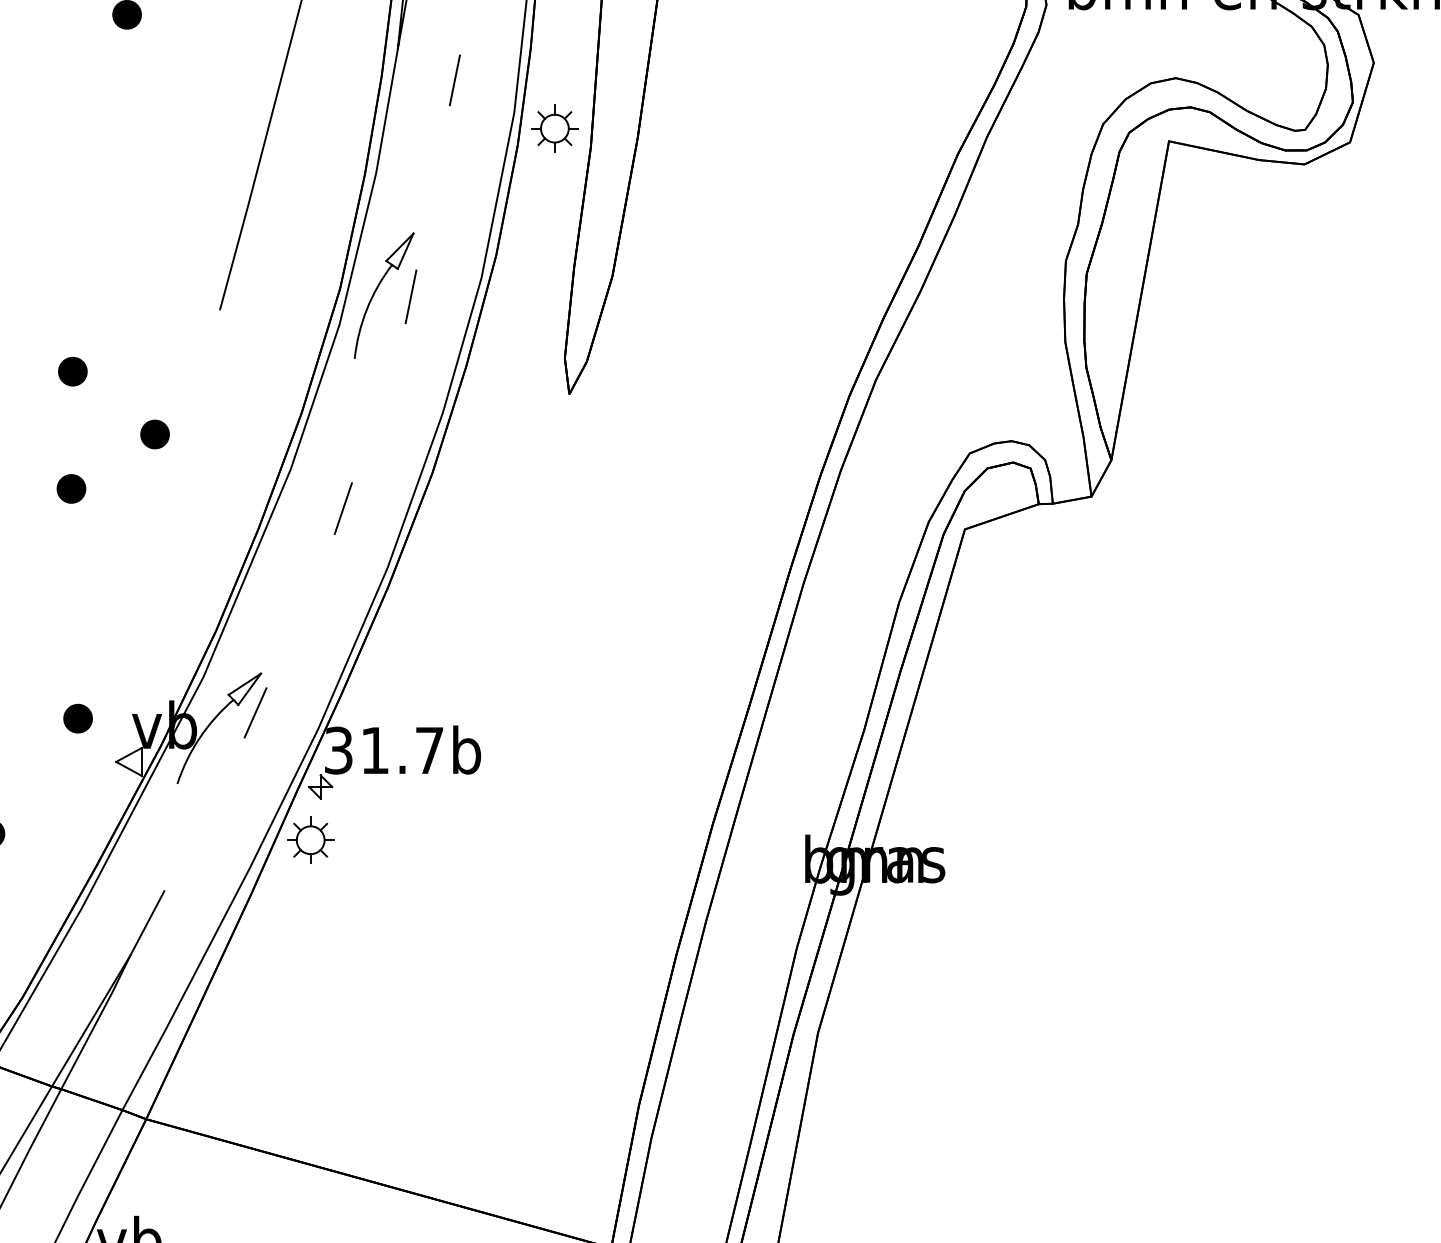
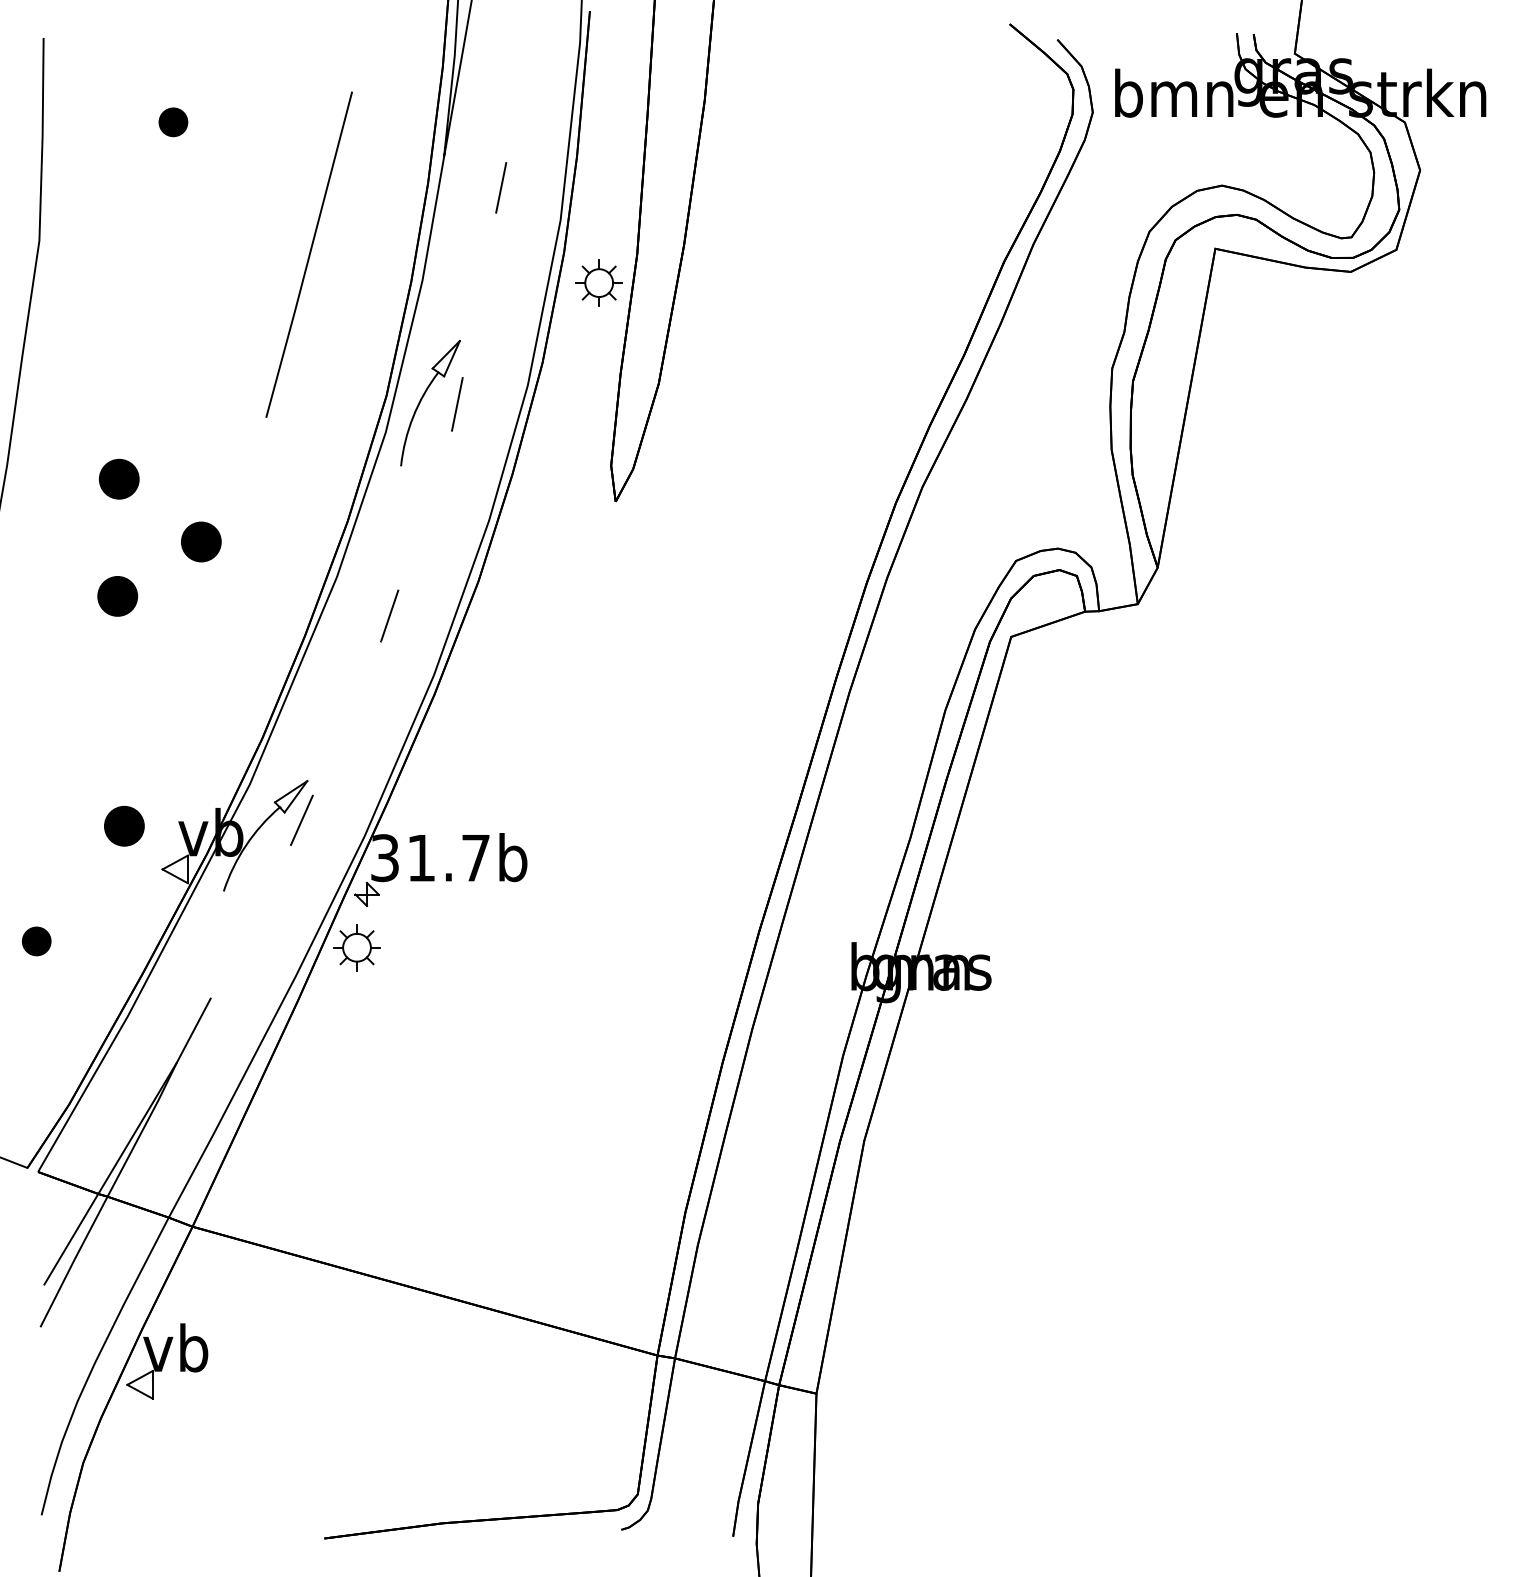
part: (554, 128) -> (598, 282), moved
part: (72, 371) -> (118, 478), size x1.4
part: (155, 434) -> (201, 541), size x1.4
part: (71, 489) -> (117, 596), size x1.4
part: (78, 718) -> (124, 825), size x1.4

